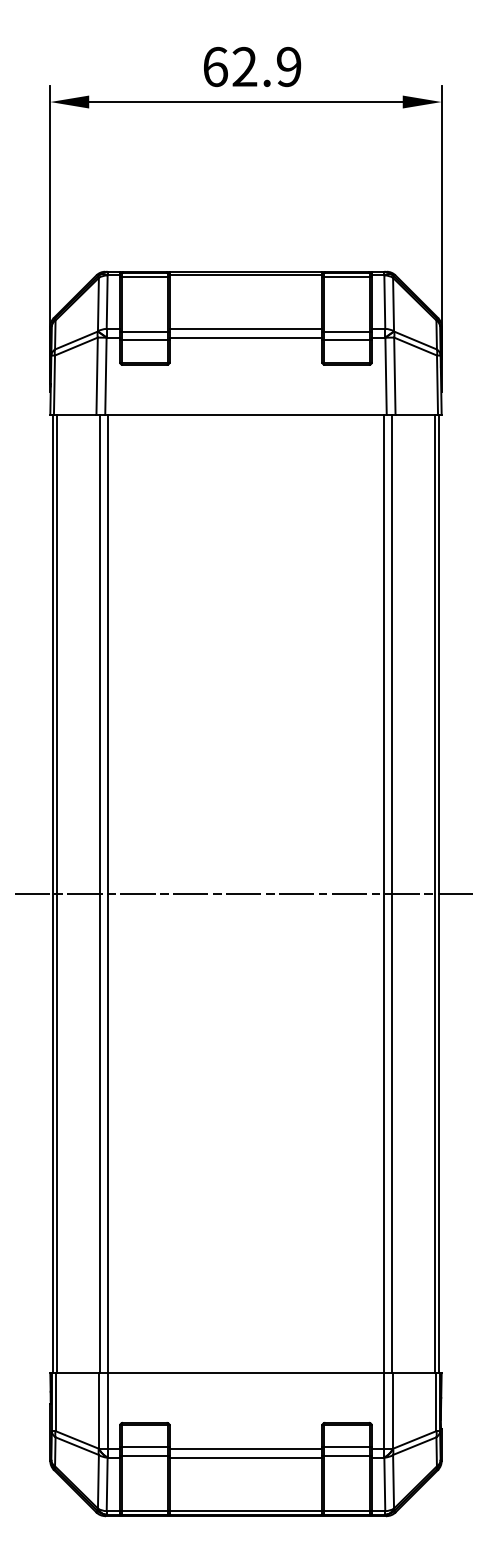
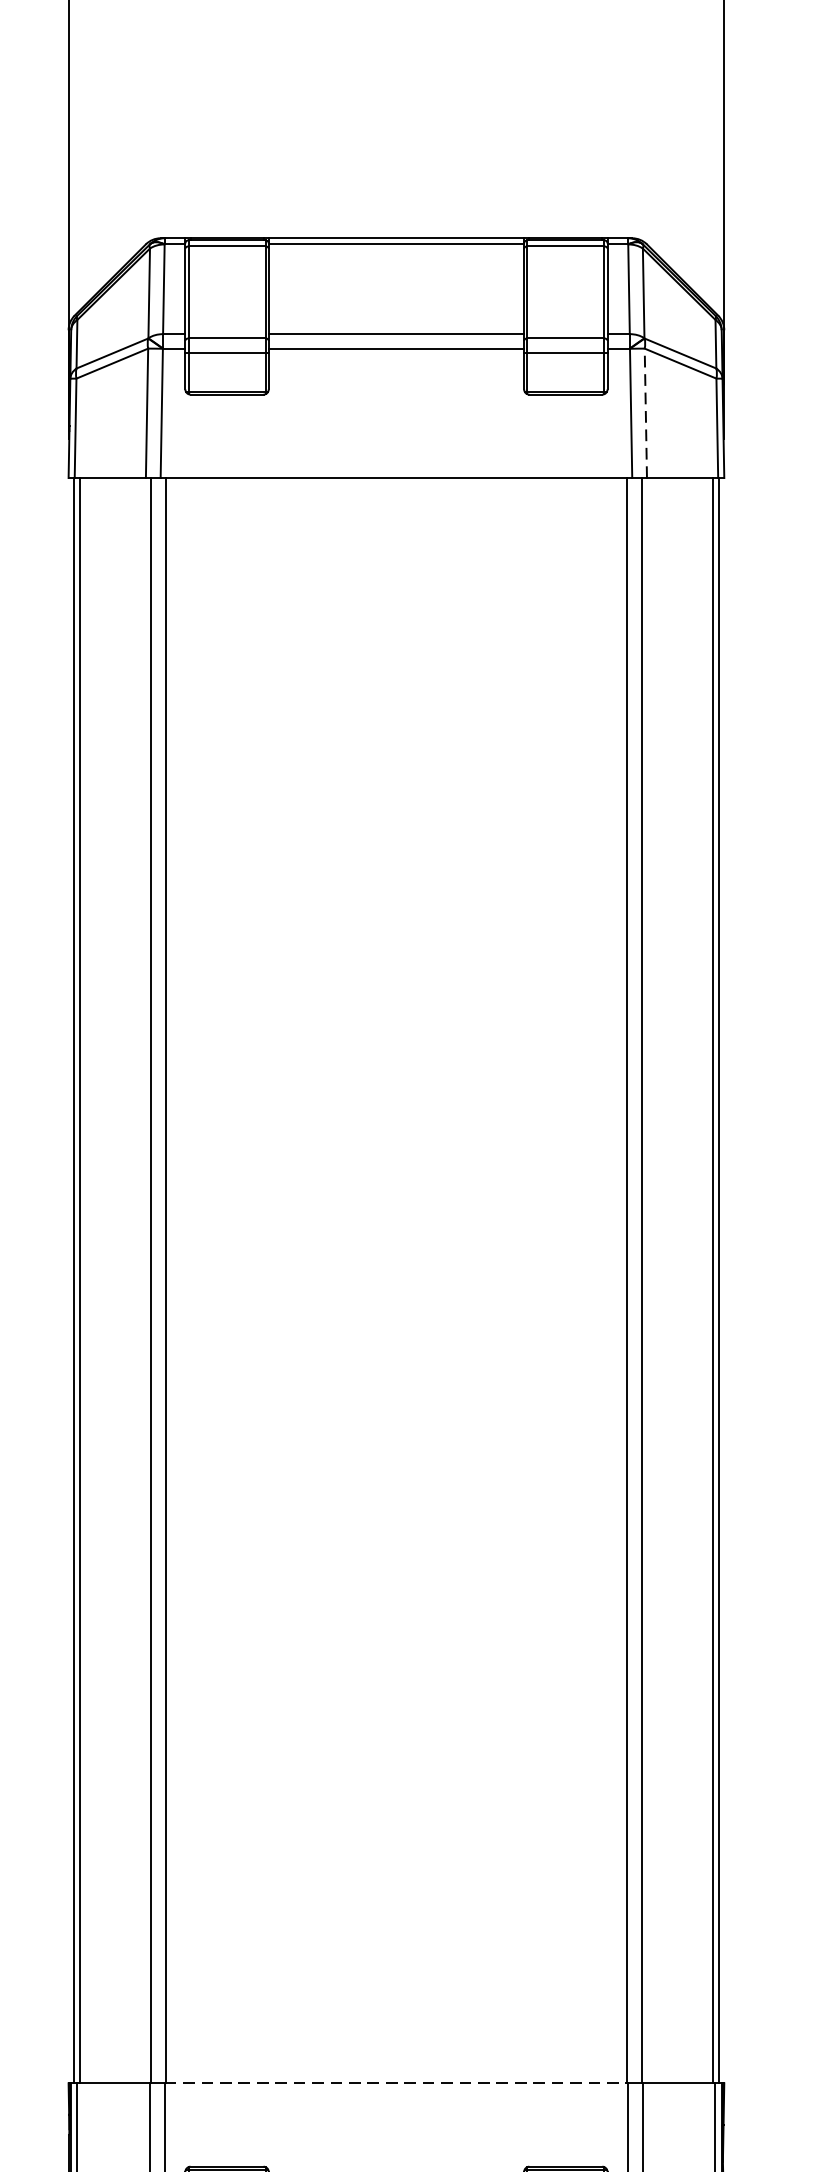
line: (394, 376) -> (645, 413), solid -> dashed
line: (245, 893) -> (395, 1279), removed
line: (246, 1373) -> (397, 2084), solid -> dashed

